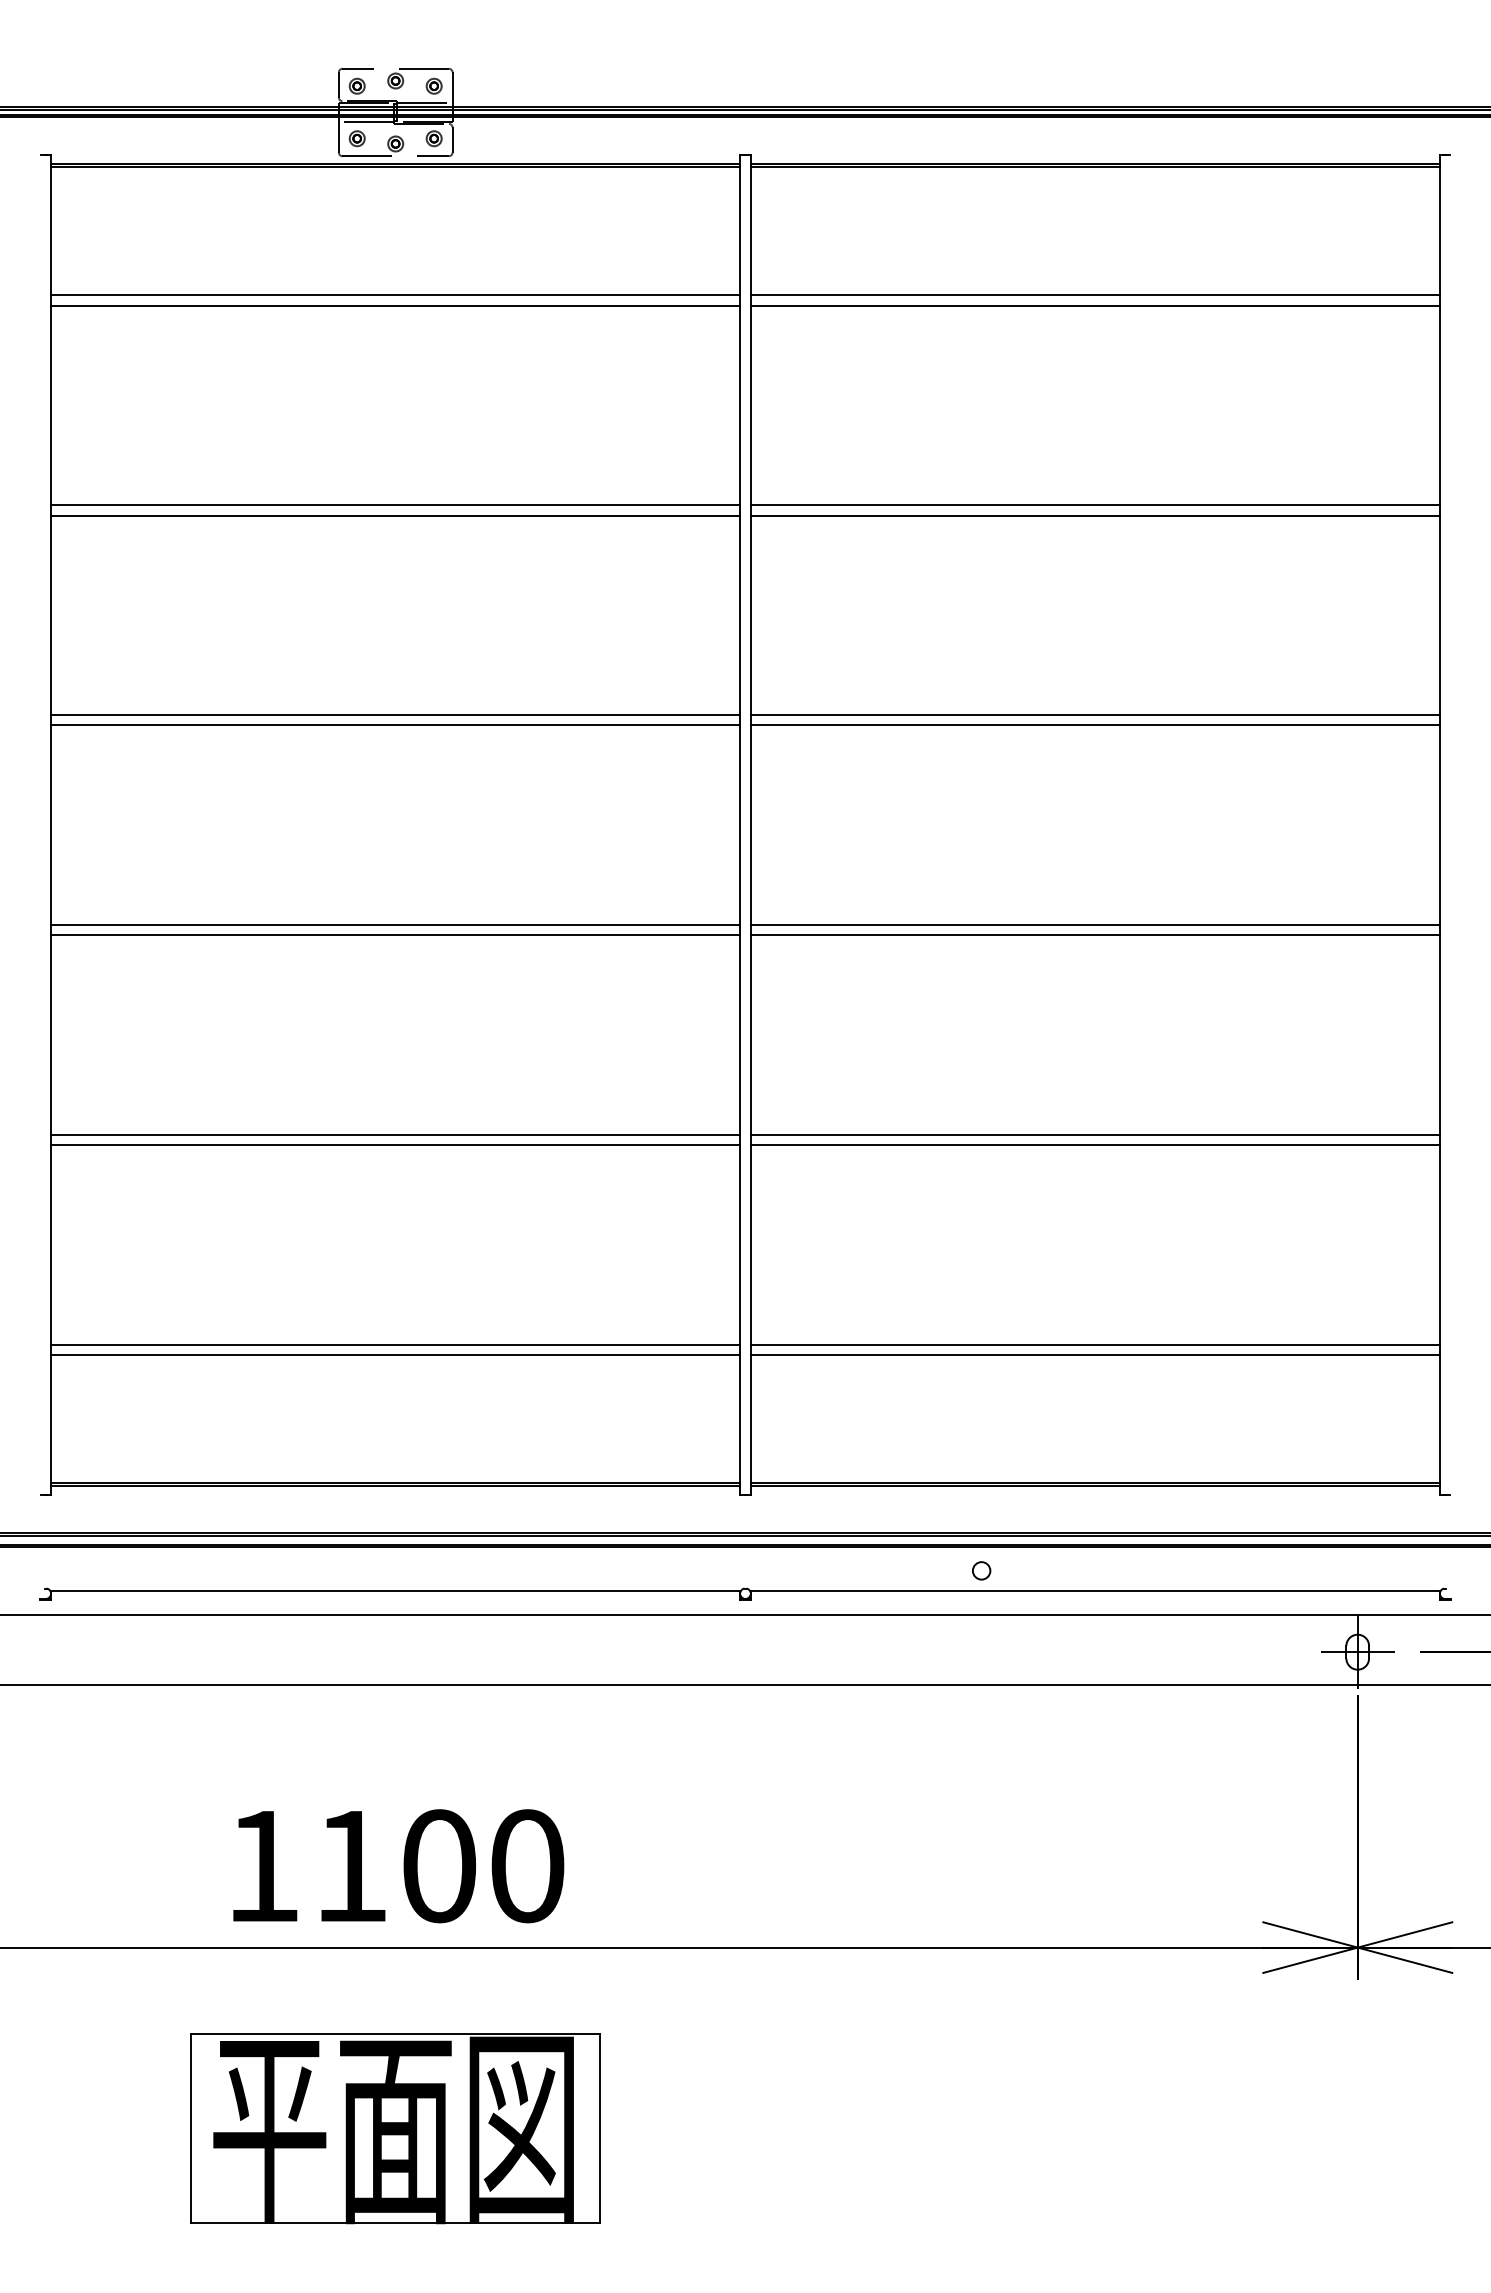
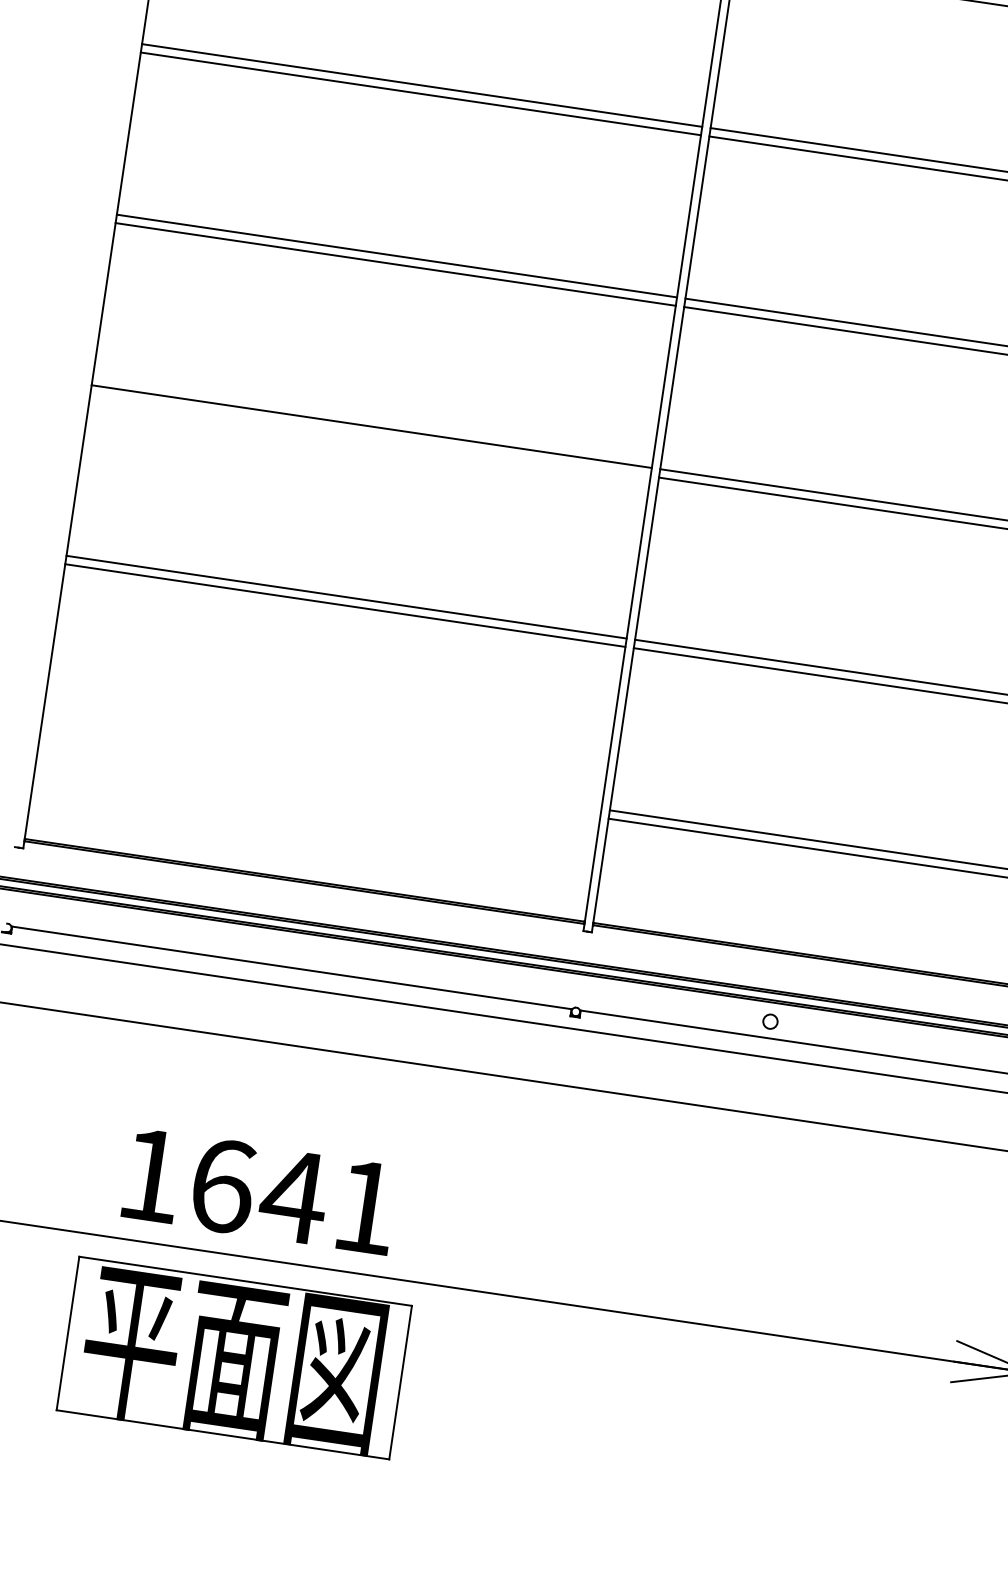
line: (395, 935) -> (370, 435), removed
line: (395, 1344) -> (321, 767), removed
line: (395, 1355) -> (320, 776), removed
text: (440, 1866) -> (295, 1197), 1100 -> 1641
part: (395, 2128) -> (234, 1358), moved

